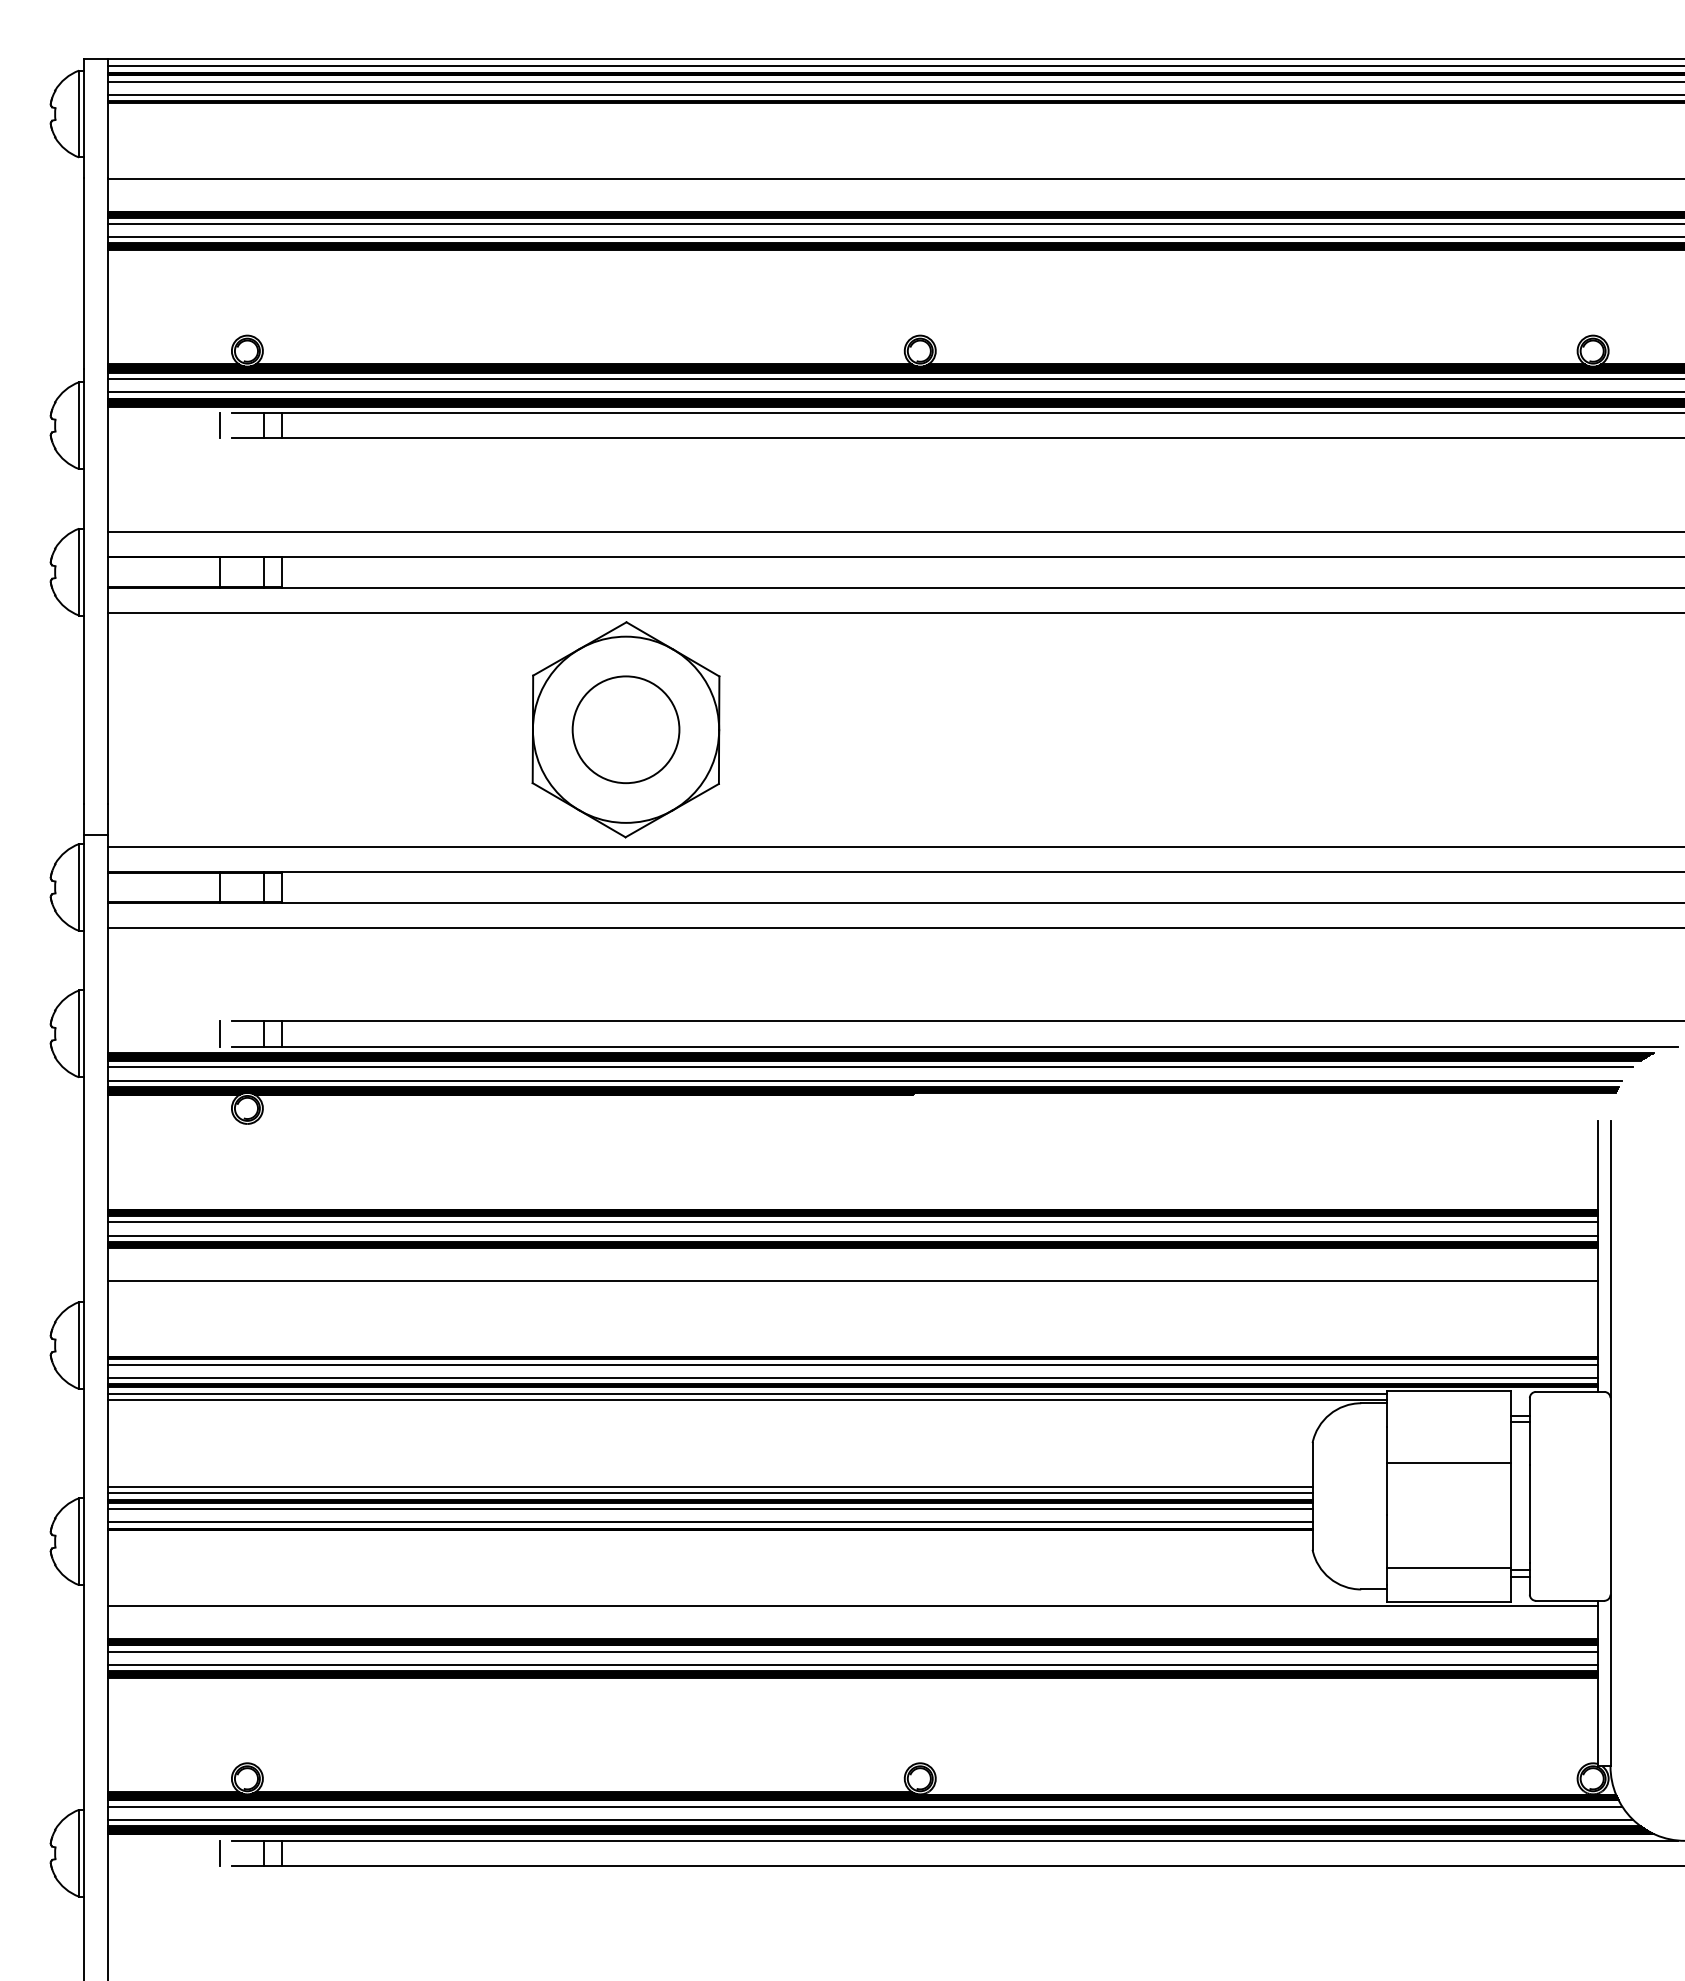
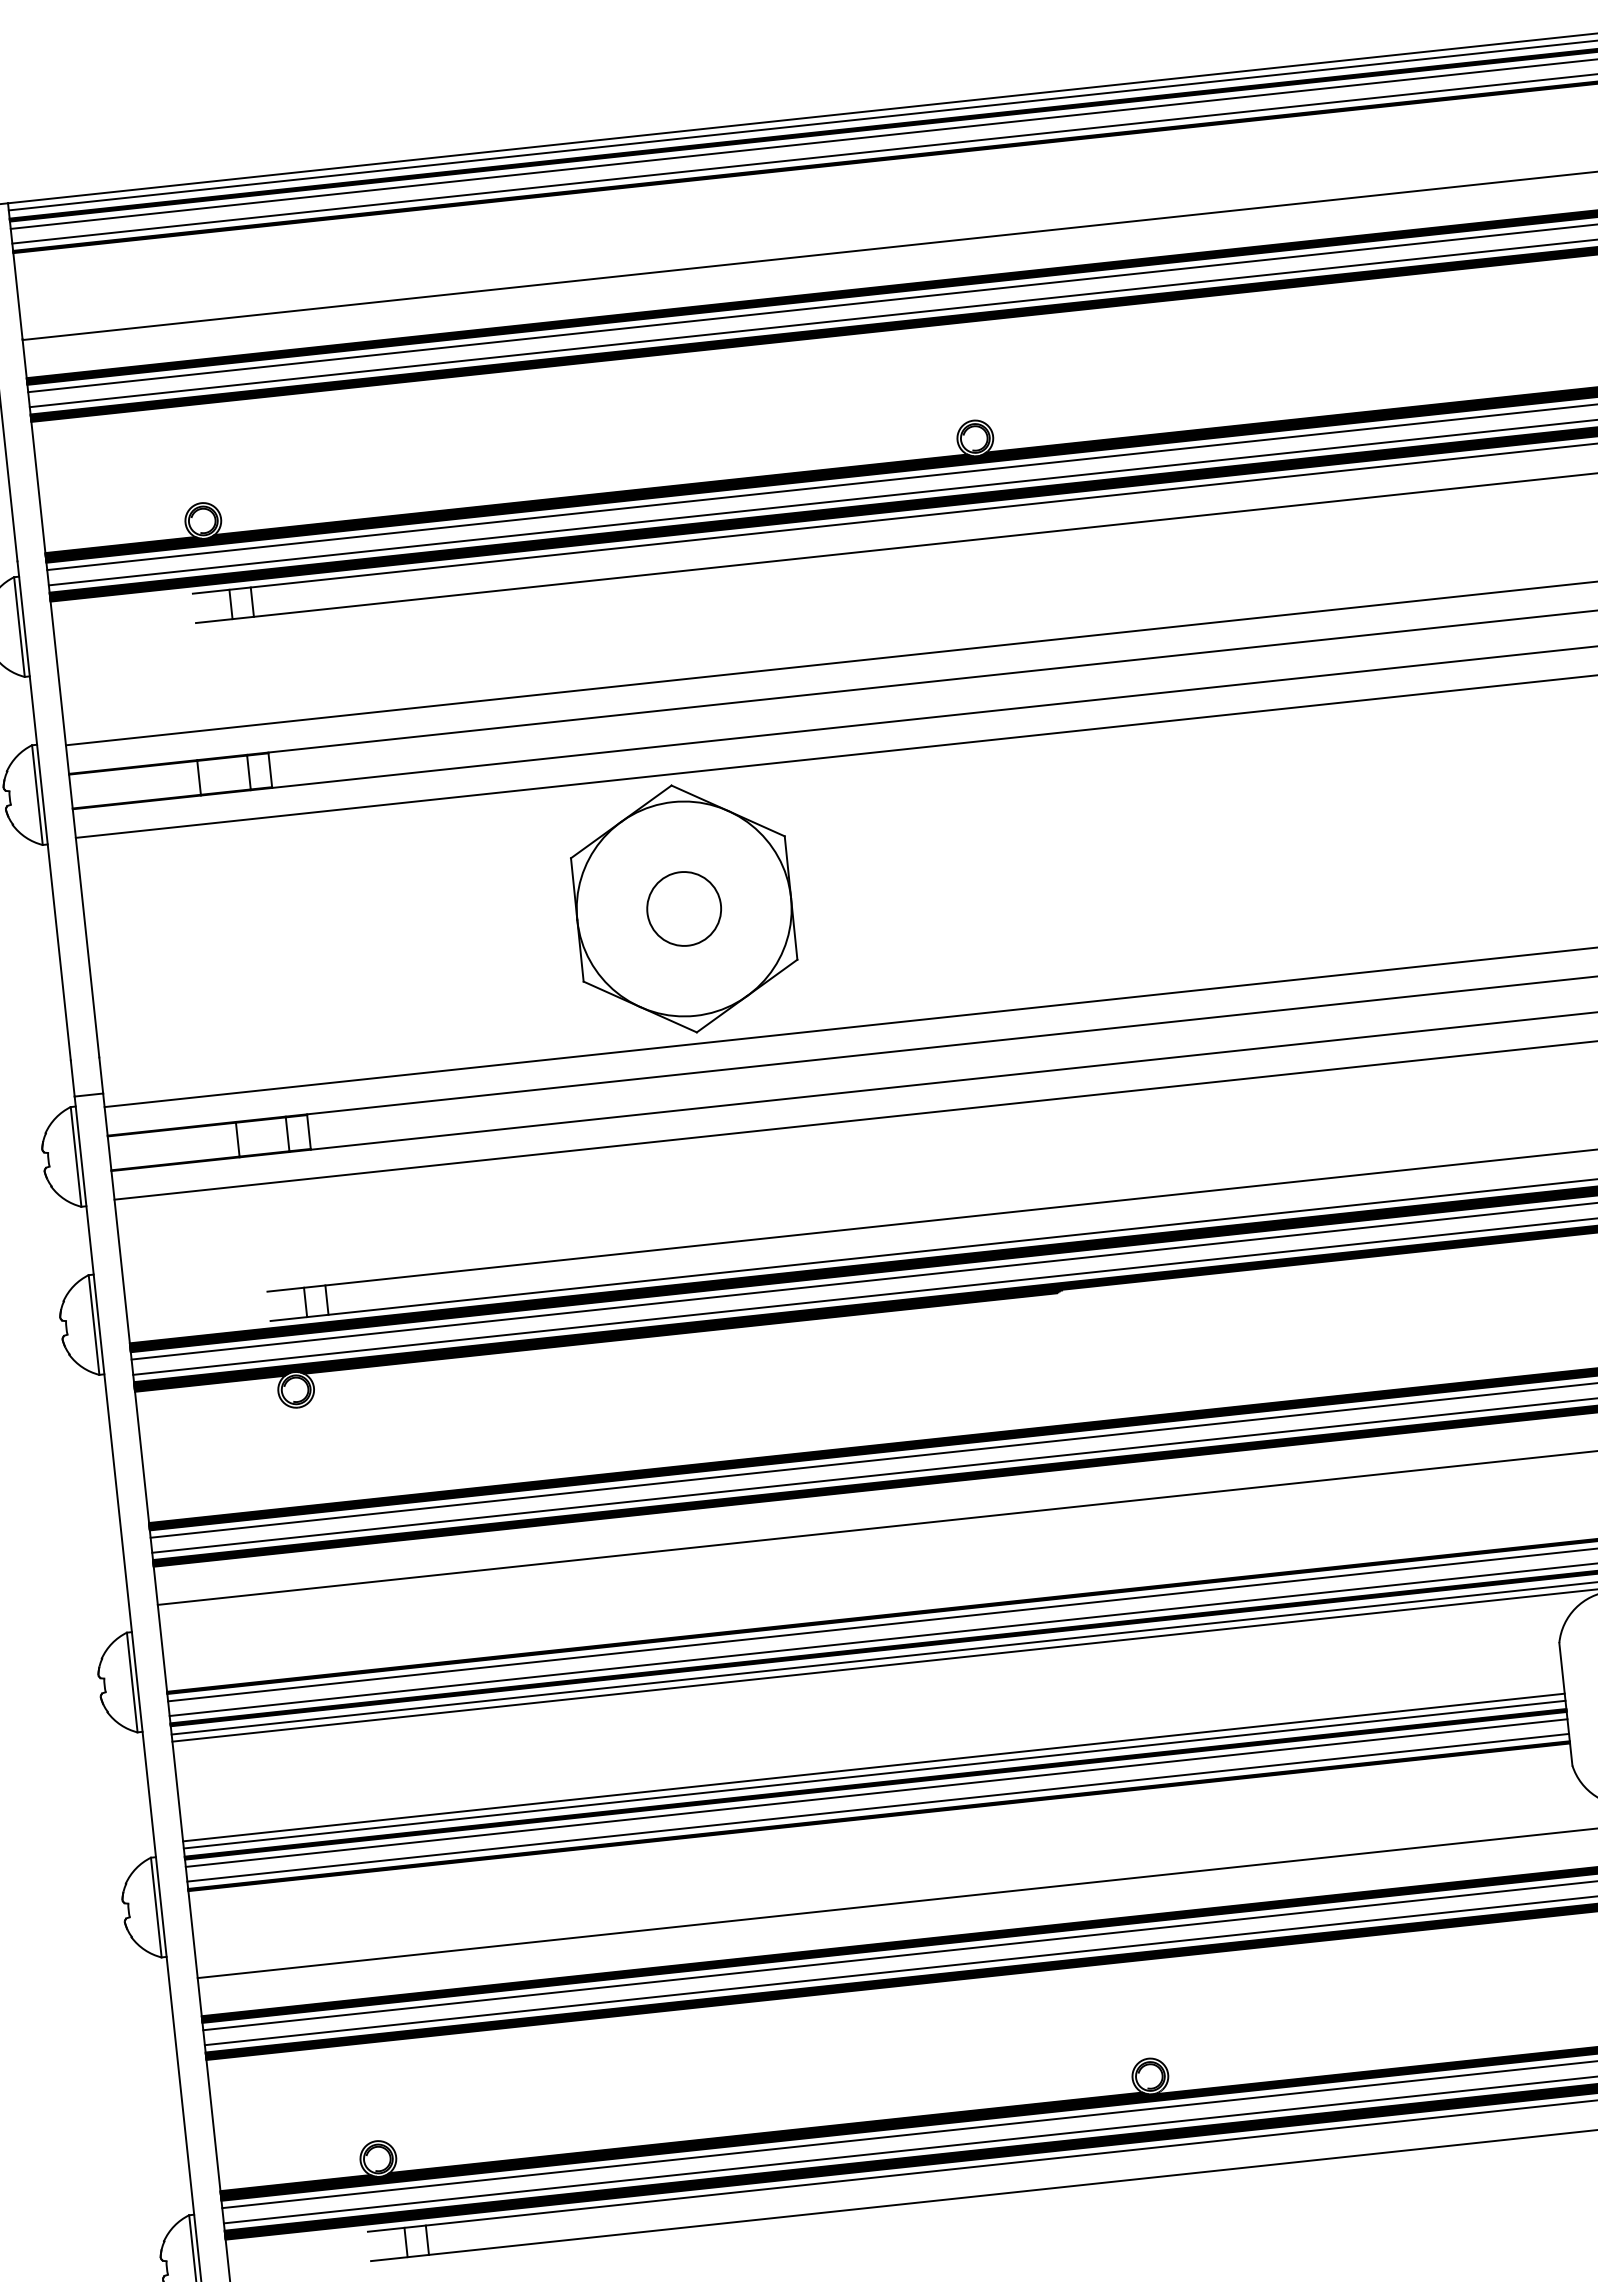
line: (220, 425) -> (181, 609), removed
circle: (625, 729) -> (683, 908), size x0.6
line: (220, 1033) -> (256, 1307), removed
line: (220, 1853) -> (356, 2248), removed

